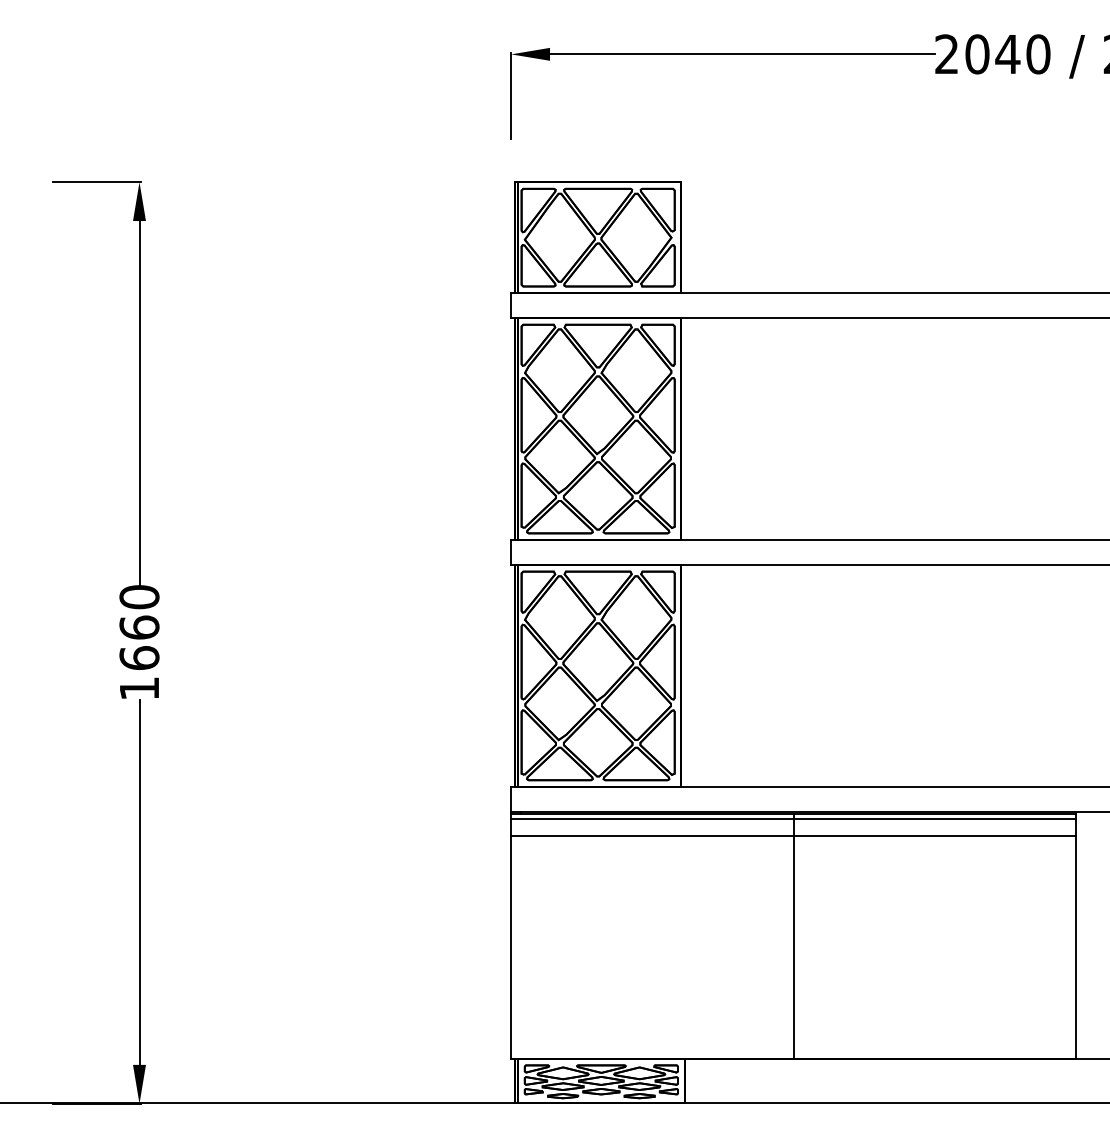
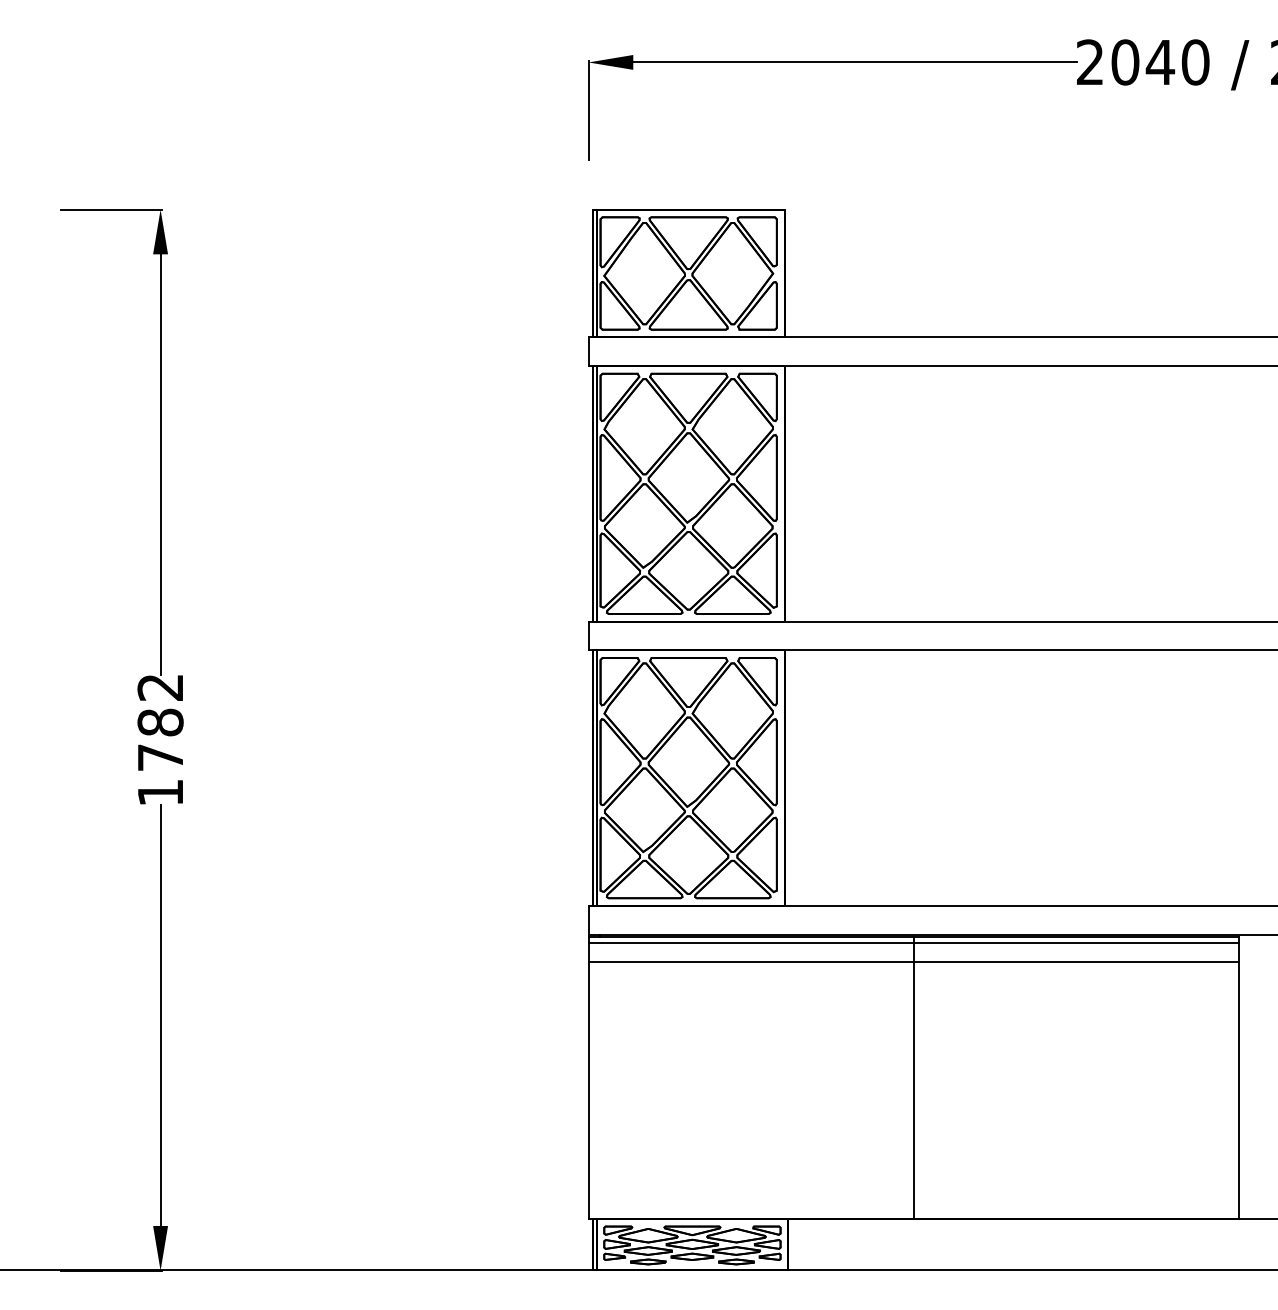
text: (139, 627) -> (160, 722), 1660 -> 1782

